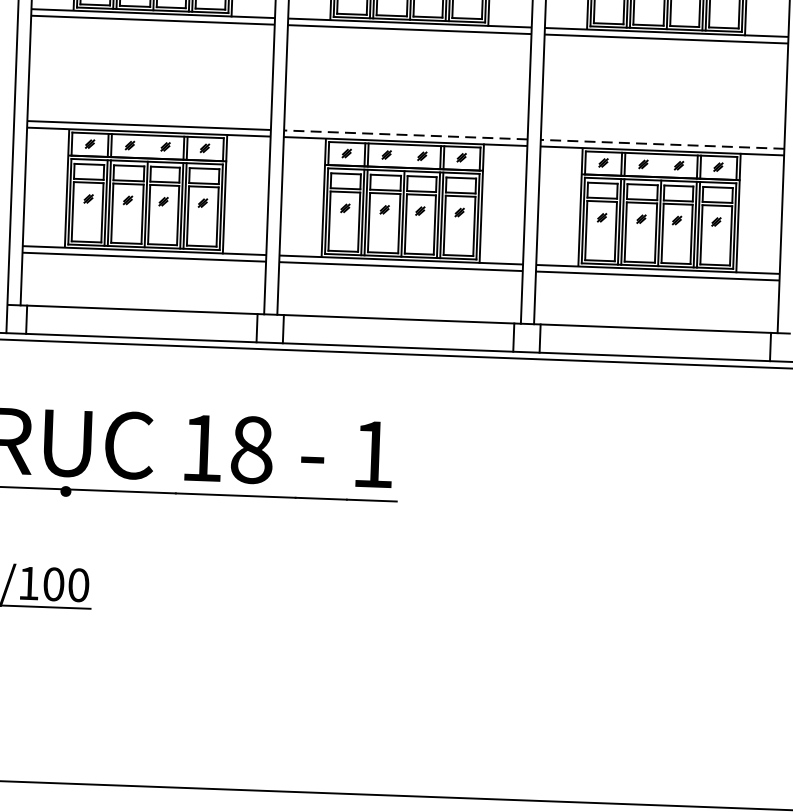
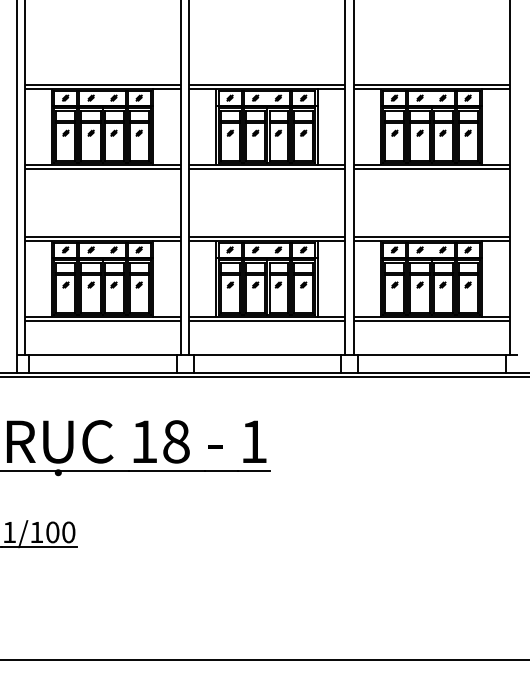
line: (404, 134) -> (266, 236), dashed -> solid
line: (662, 144) -> (431, 236), dashed -> solid

